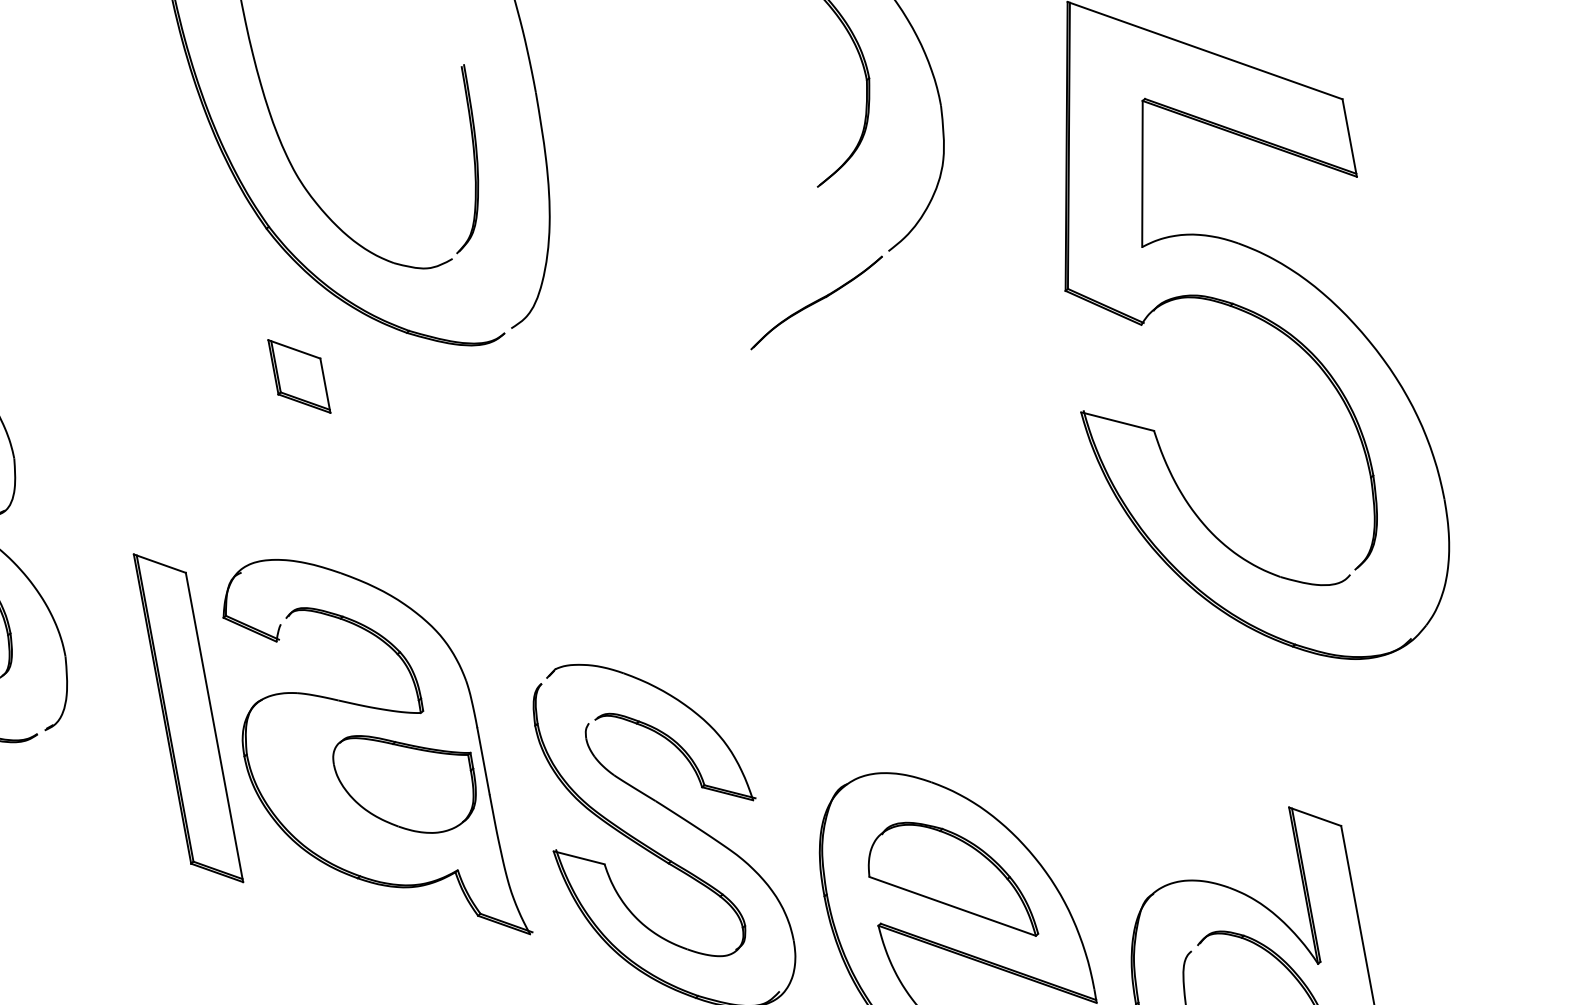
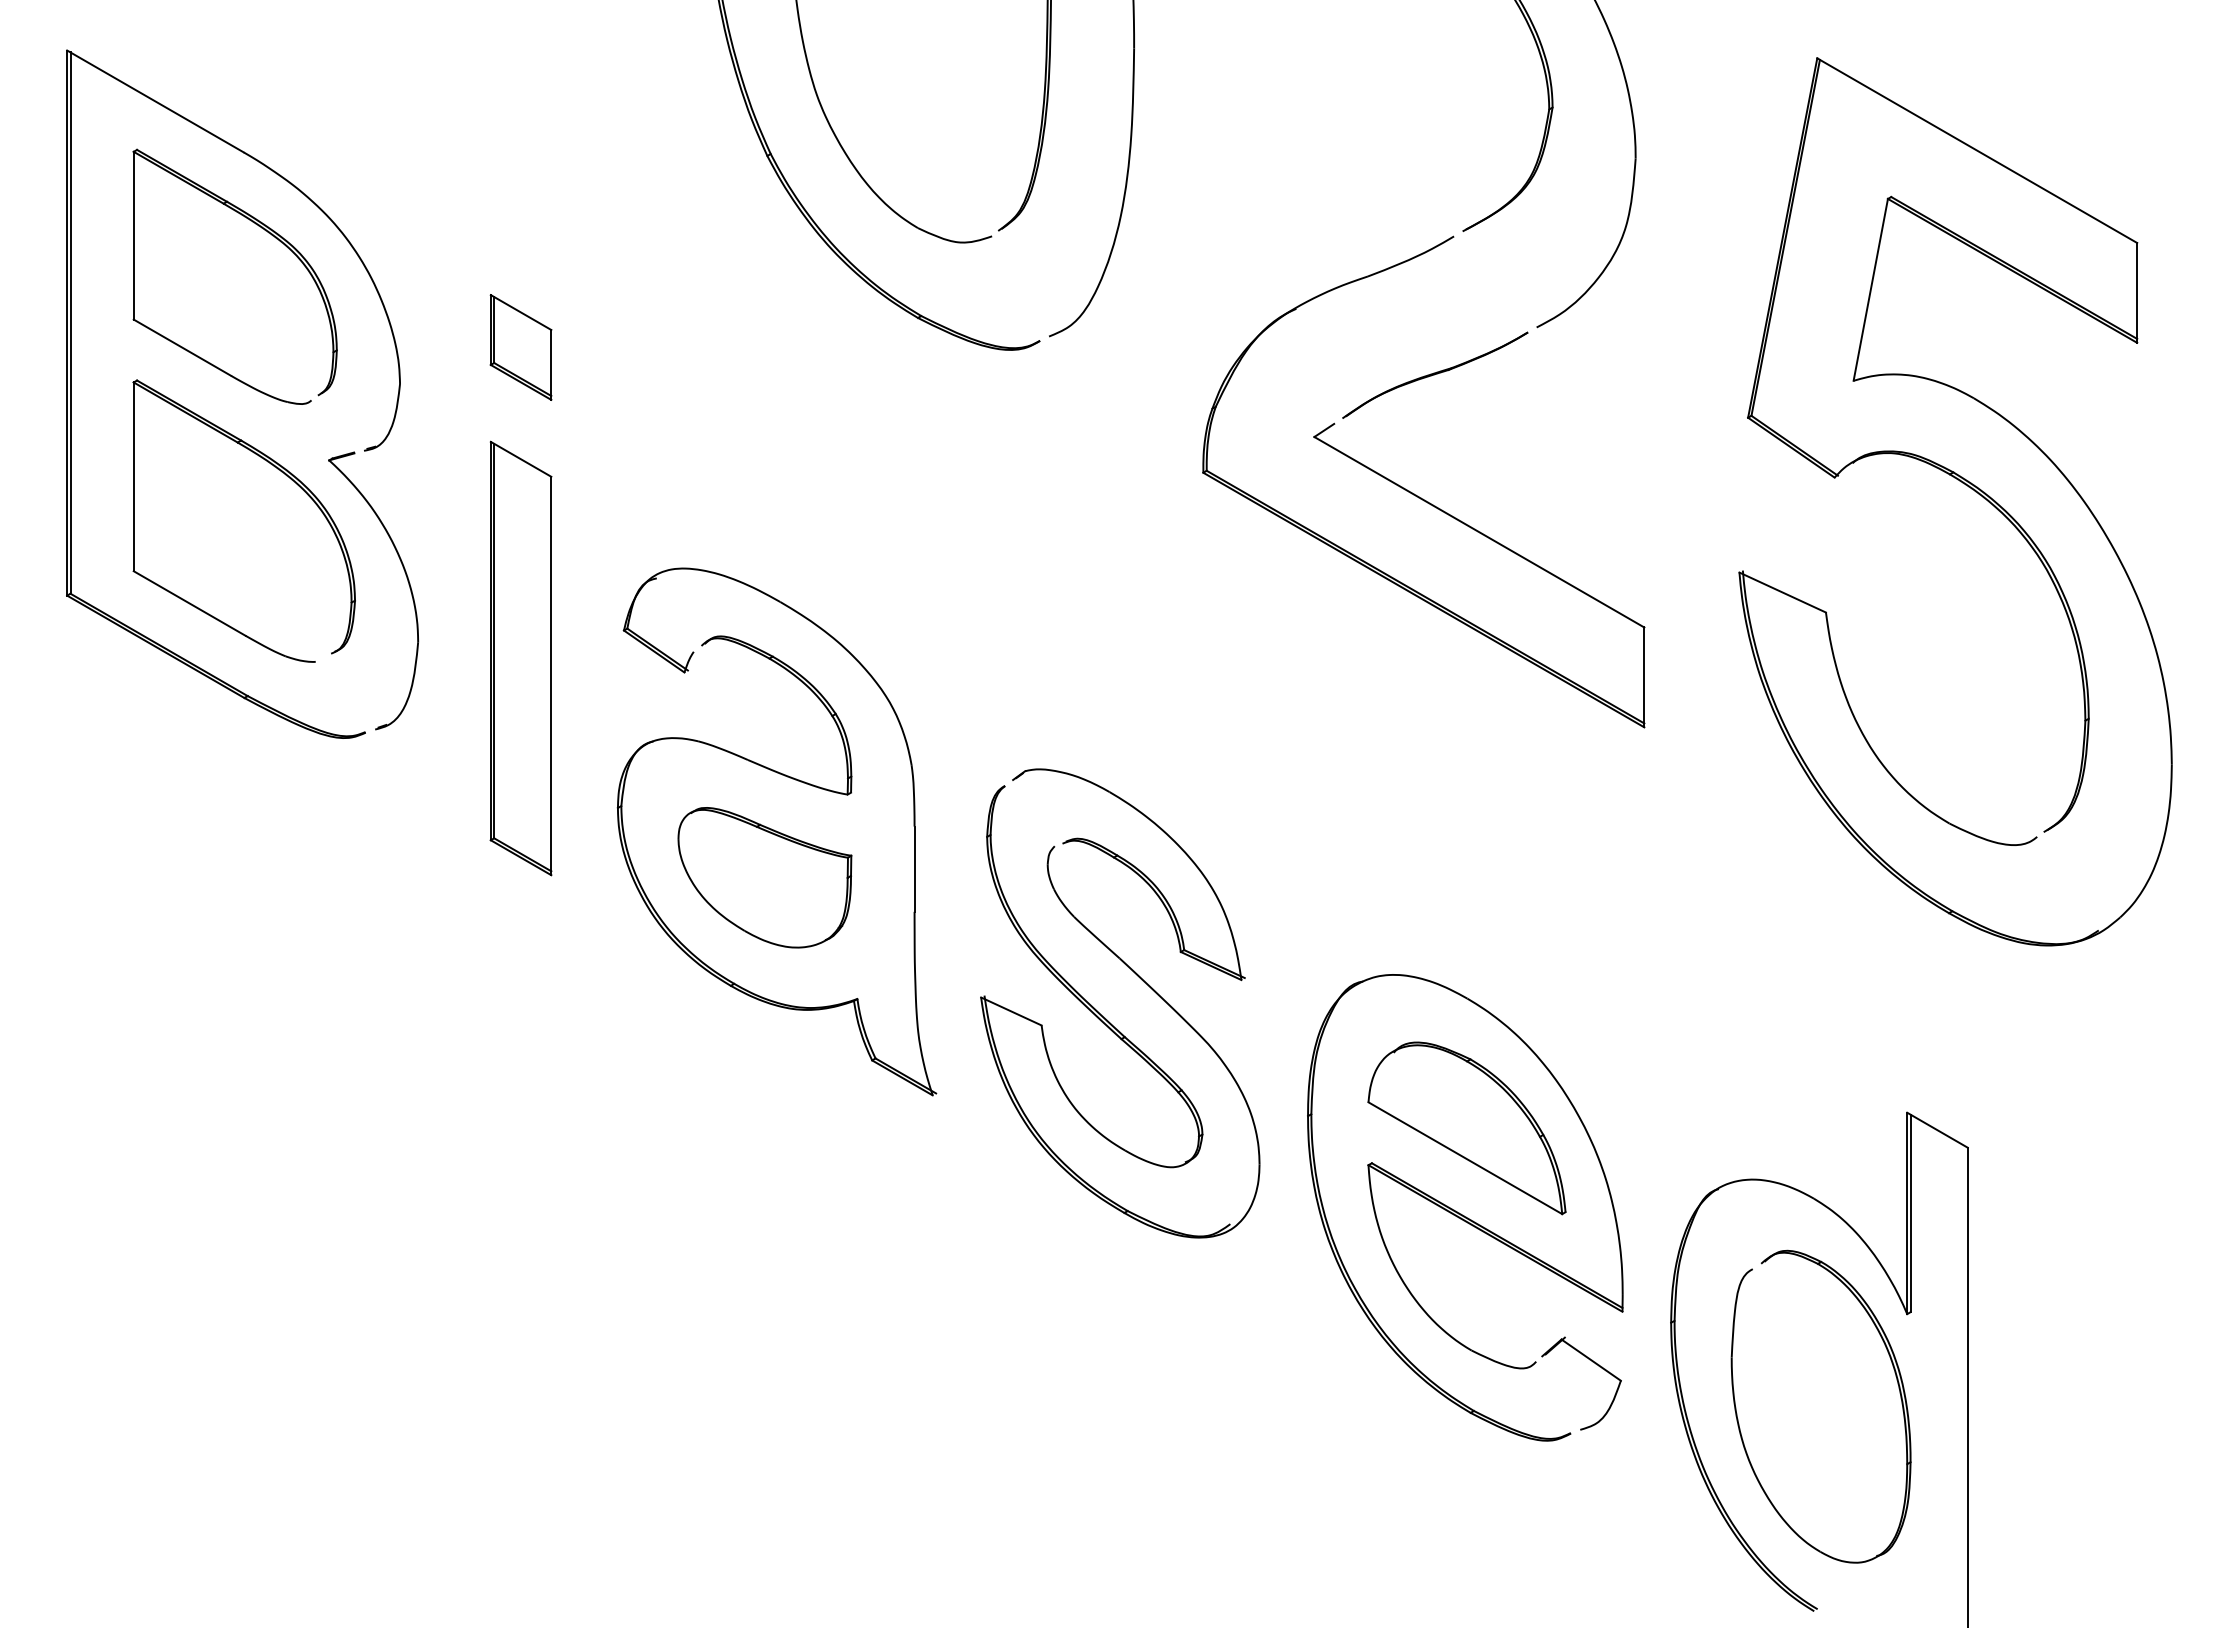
part: (298, 376) -> (520, 347), moved
part: (819, 398) -> (1416, 494), added
part: (188, 718) -> (520, 658), moved
part: (406, 782) -> (764, 877), moved

